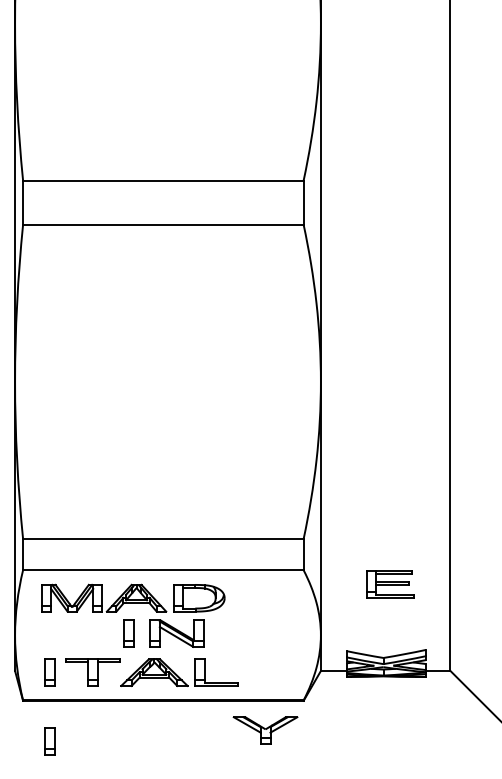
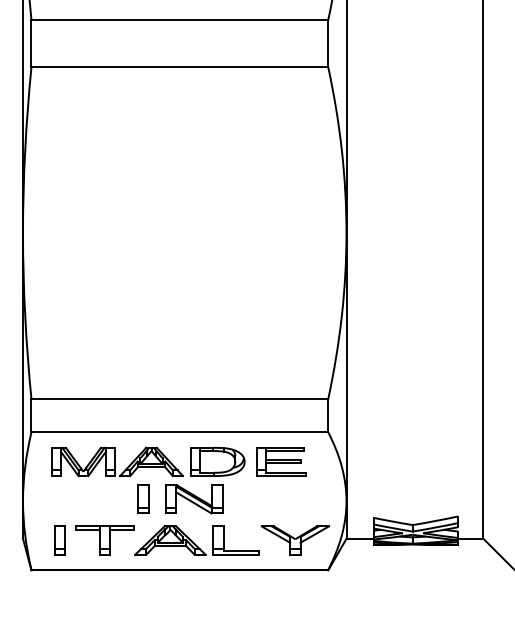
part: (390, 584) -> (281, 462), moved
part: (265, 730) -> (295, 540), moved
part: (49, 741) -> (59, 613), removed

